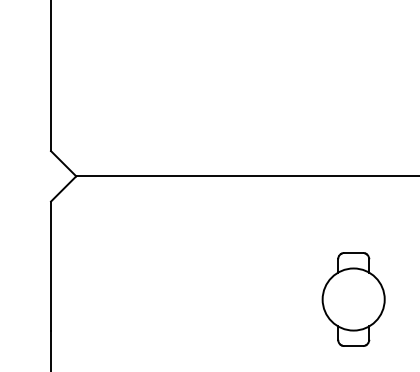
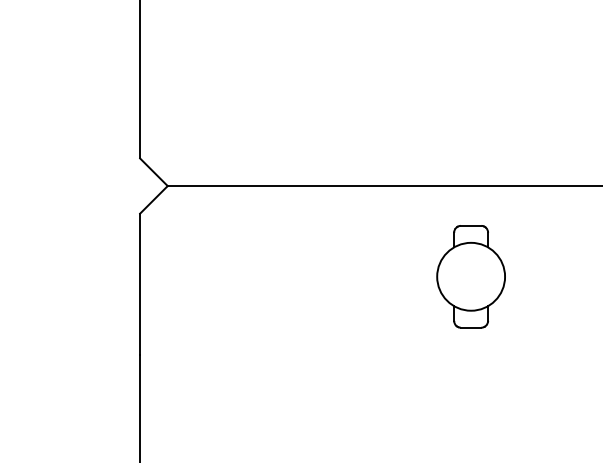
part: (353, 299) -> (470, 276), moved

